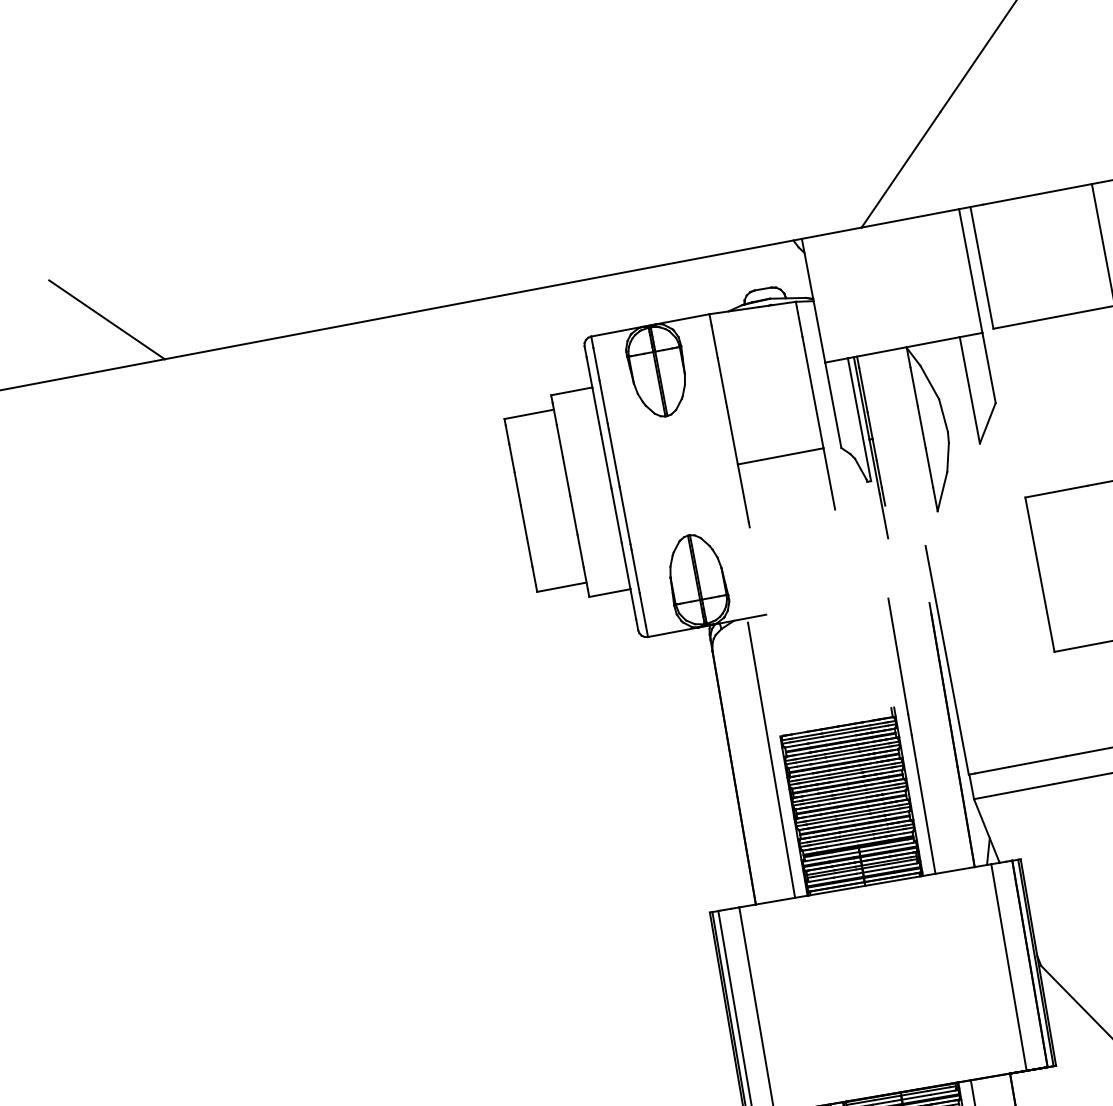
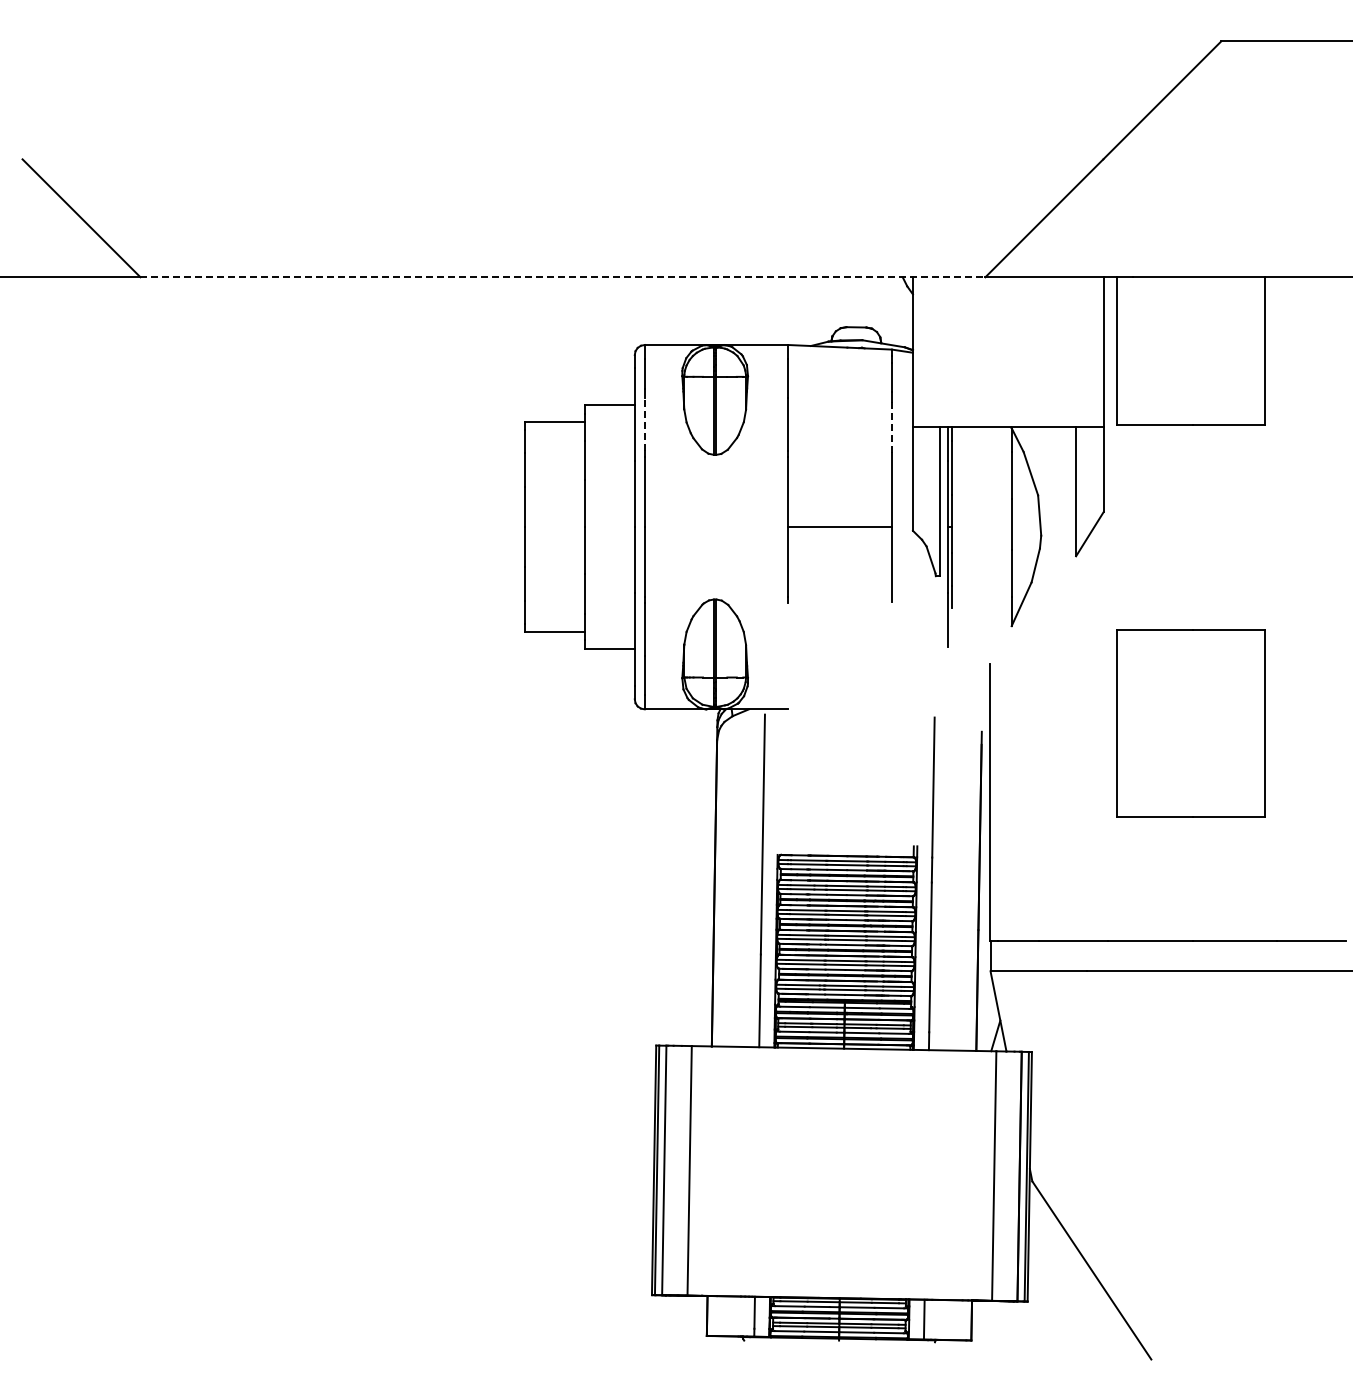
line: (513, 293) -> (563, 277), solid -> dashed
line: (807, 366) -> (891, 427), solid -> dashed
line: (603, 402) -> (644, 424), solid -> dashed

